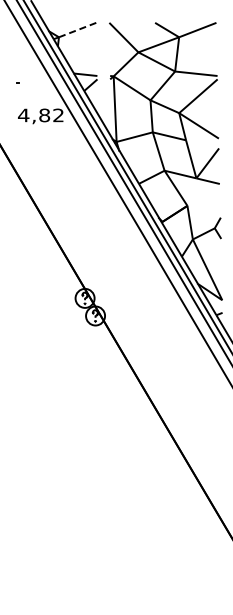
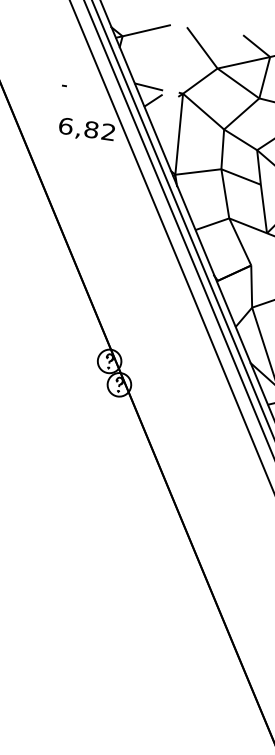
line: (77, 30) -> (146, 31), dashed -> solid
text: (23, 115) -> (65, 126), 4,82 -> 6,82

